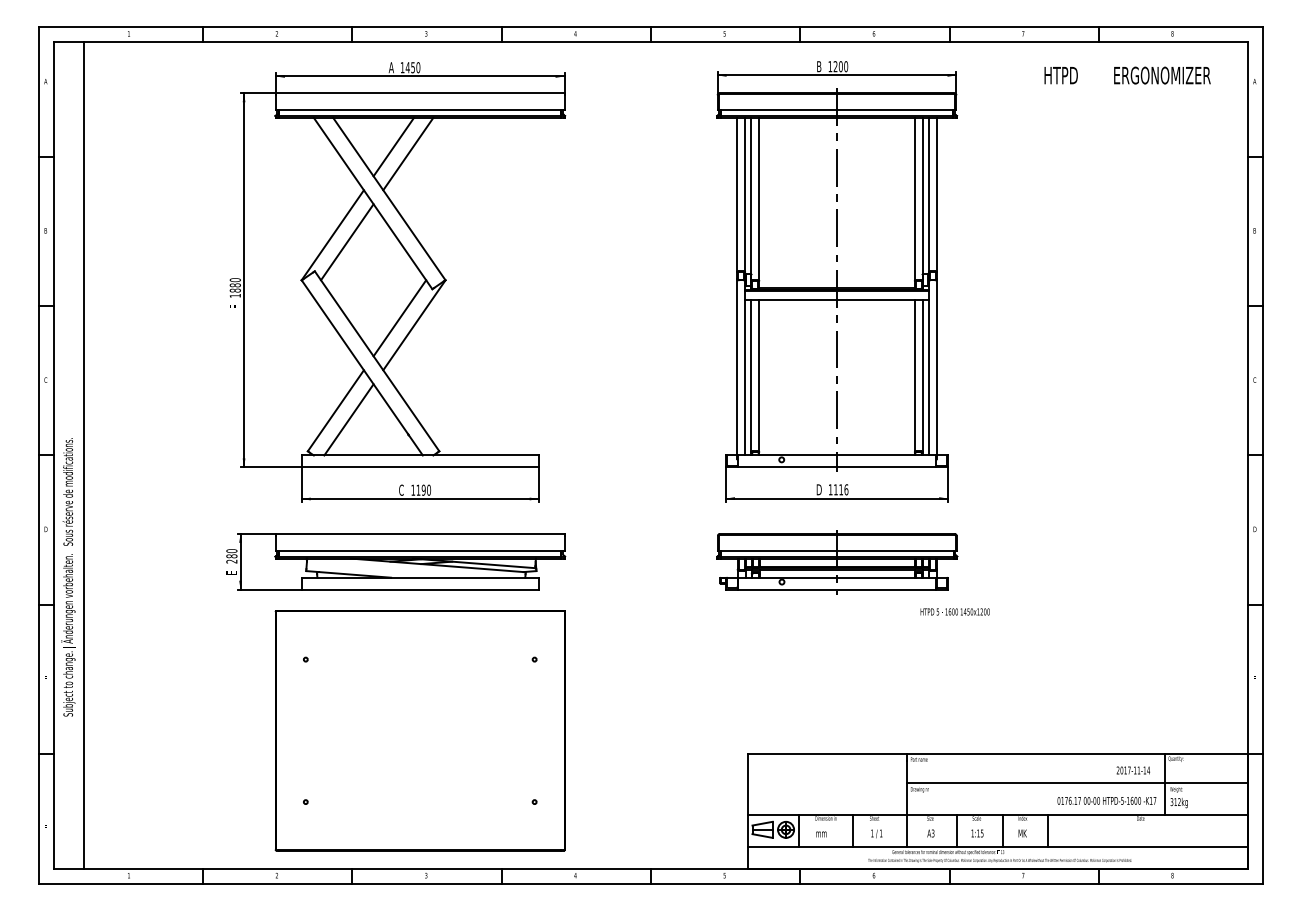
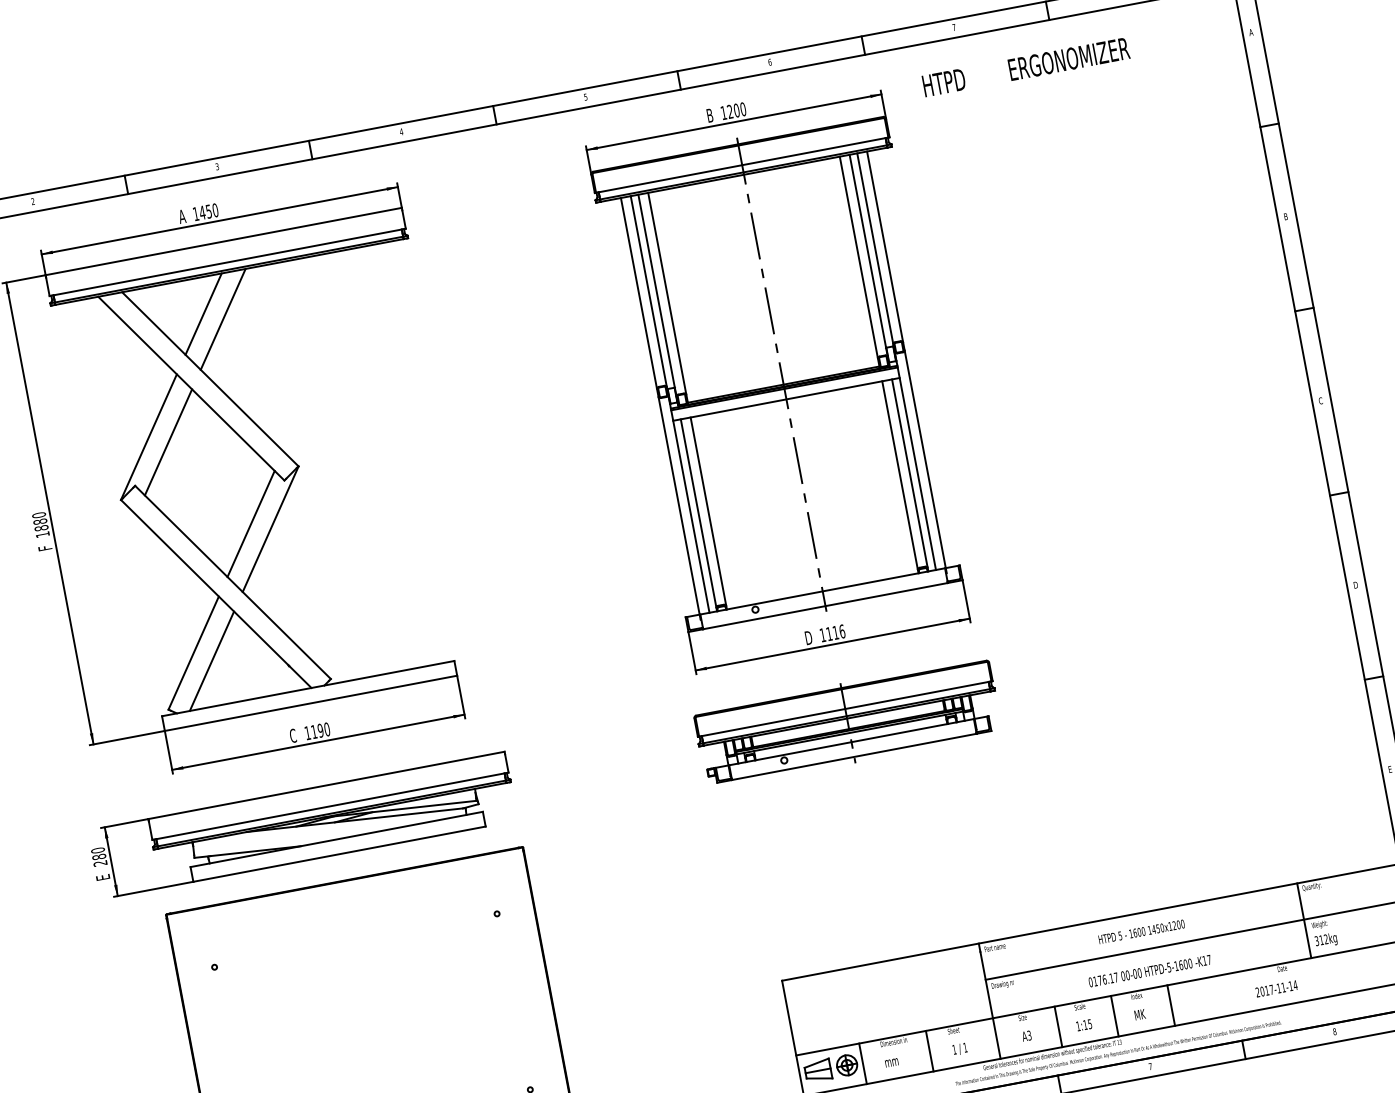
text: (1127, 75) -> (1025, 67), moved
text: (954, 611) -> (1140, 931), moved
text: (1133, 770) -> (1276, 988), moved
text: (1106, 800) -> (1149, 970), moved

